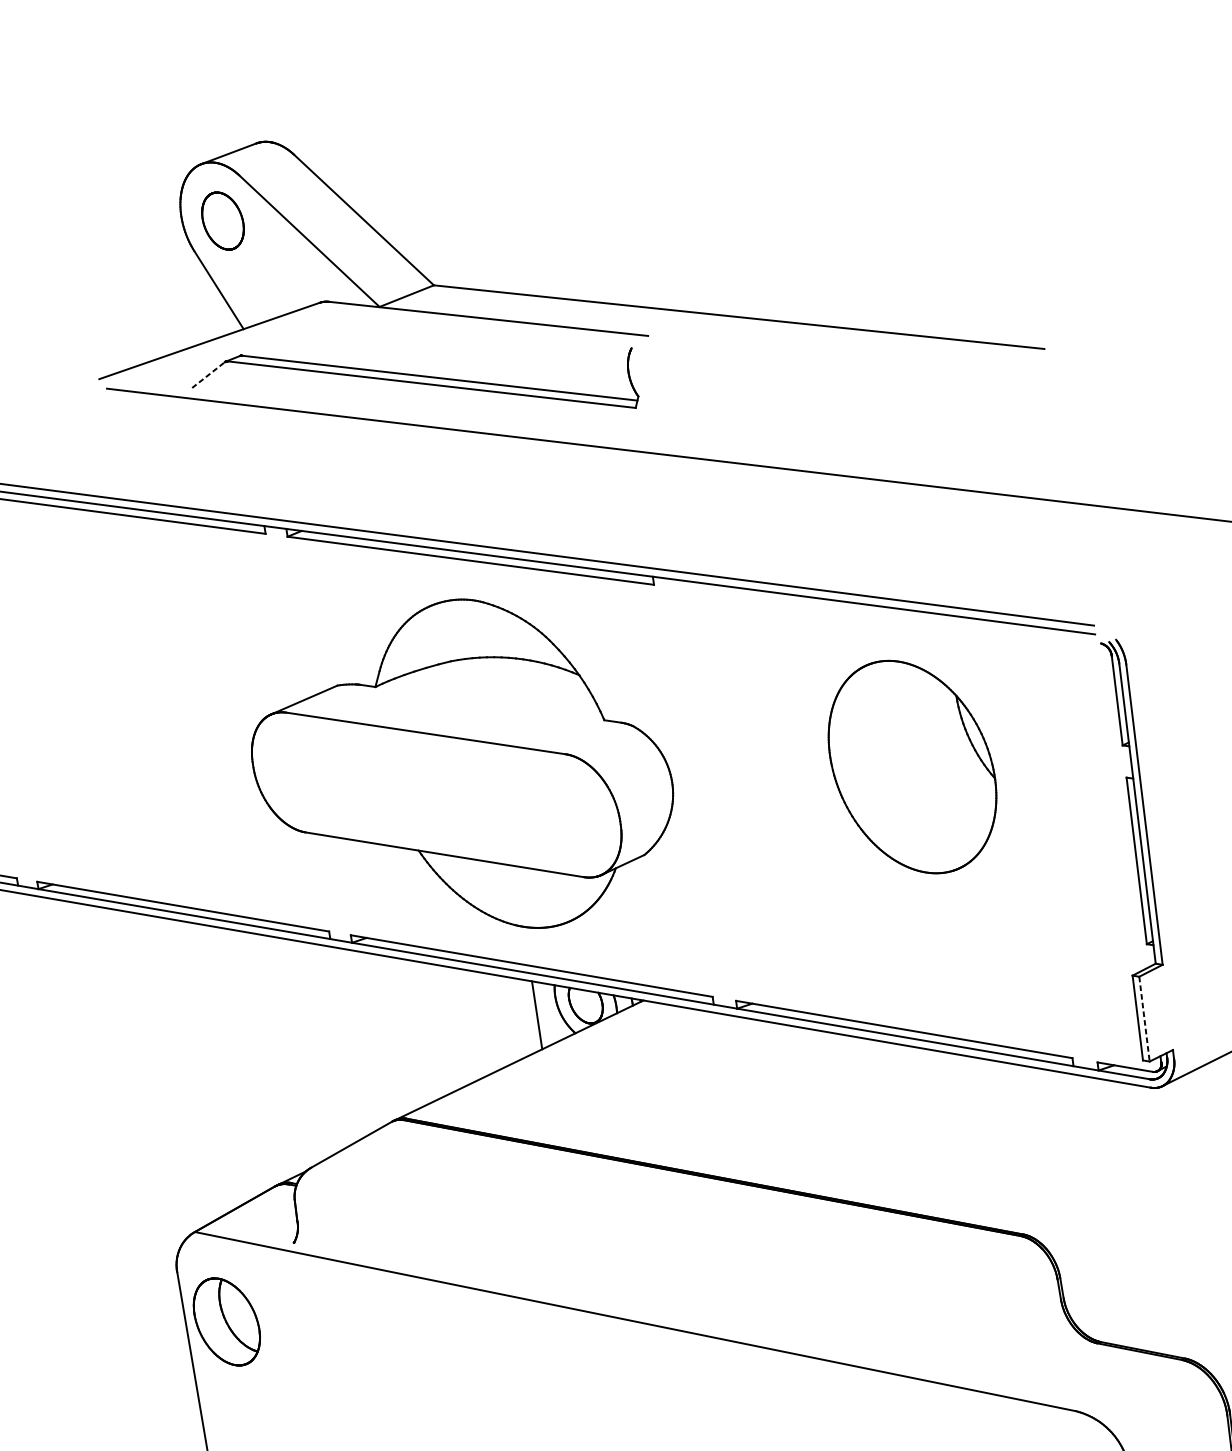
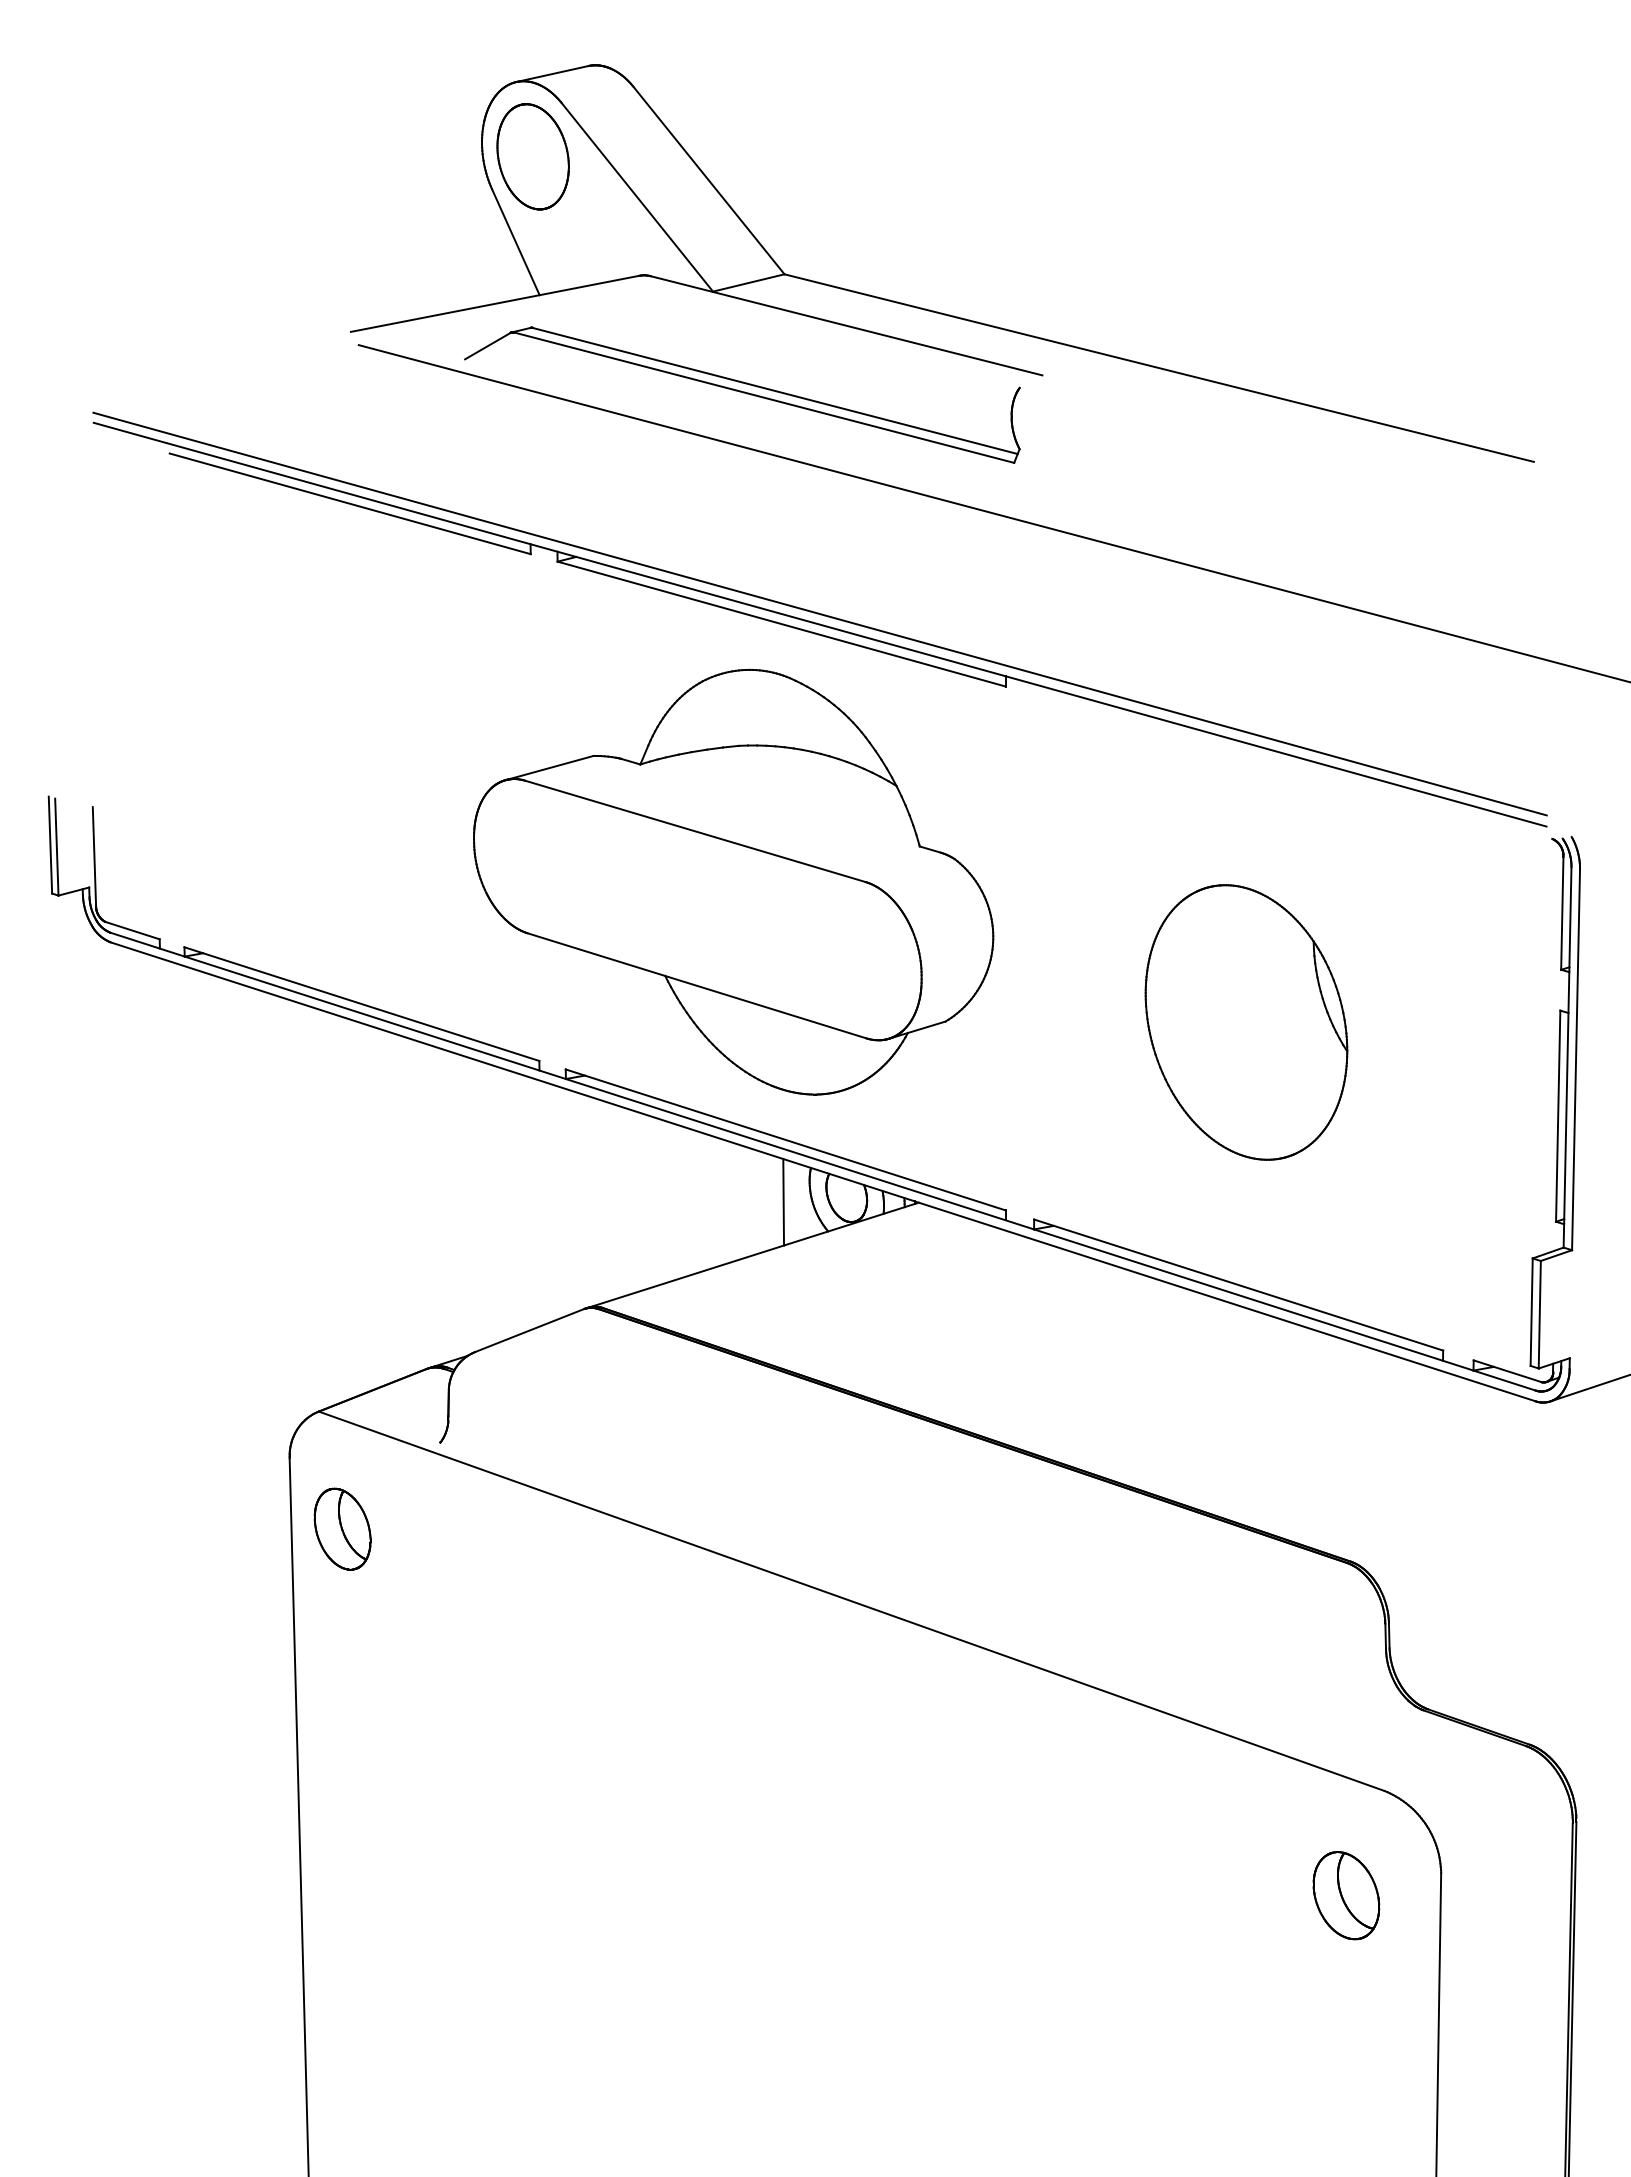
part: (222, 220) -> (532, 156), size x1.43
line: (209, 374) -> (488, 345), dashed -> solid
part: (912, 767) -> (1246, 1022), moved
line: (1144, 1019) -> (1539, 1314), dashed -> solid
part: (226, 1321) -> (342, 1528), size x0.71

